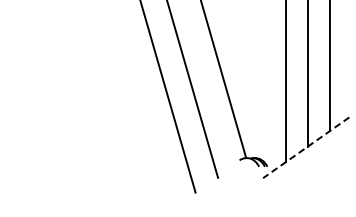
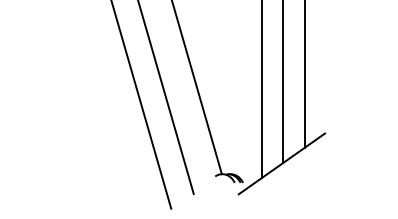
line: (305, 147) -> (281, 163), dashed -> solid

